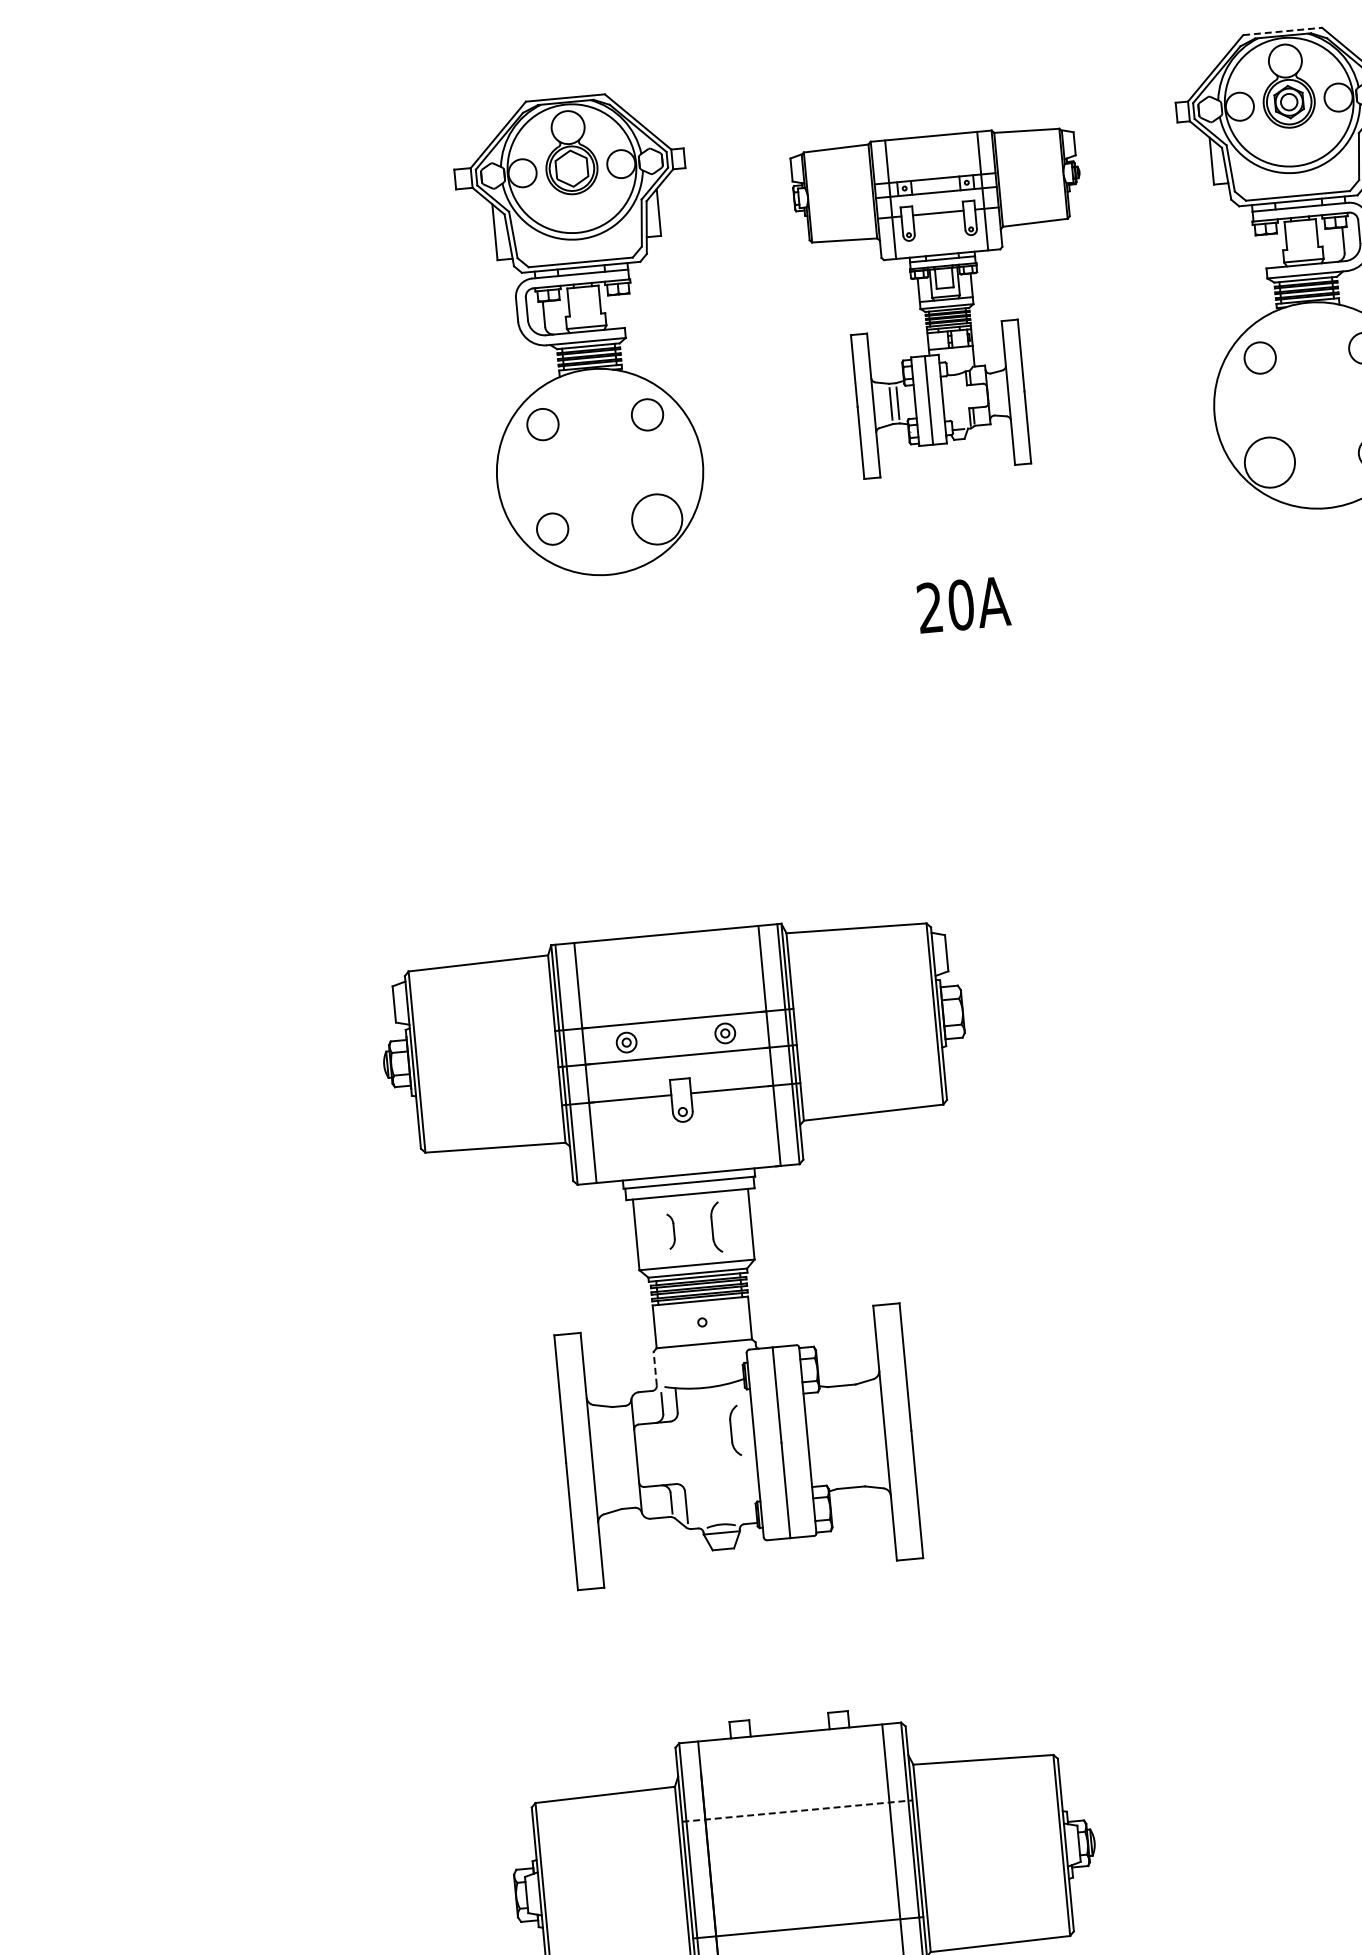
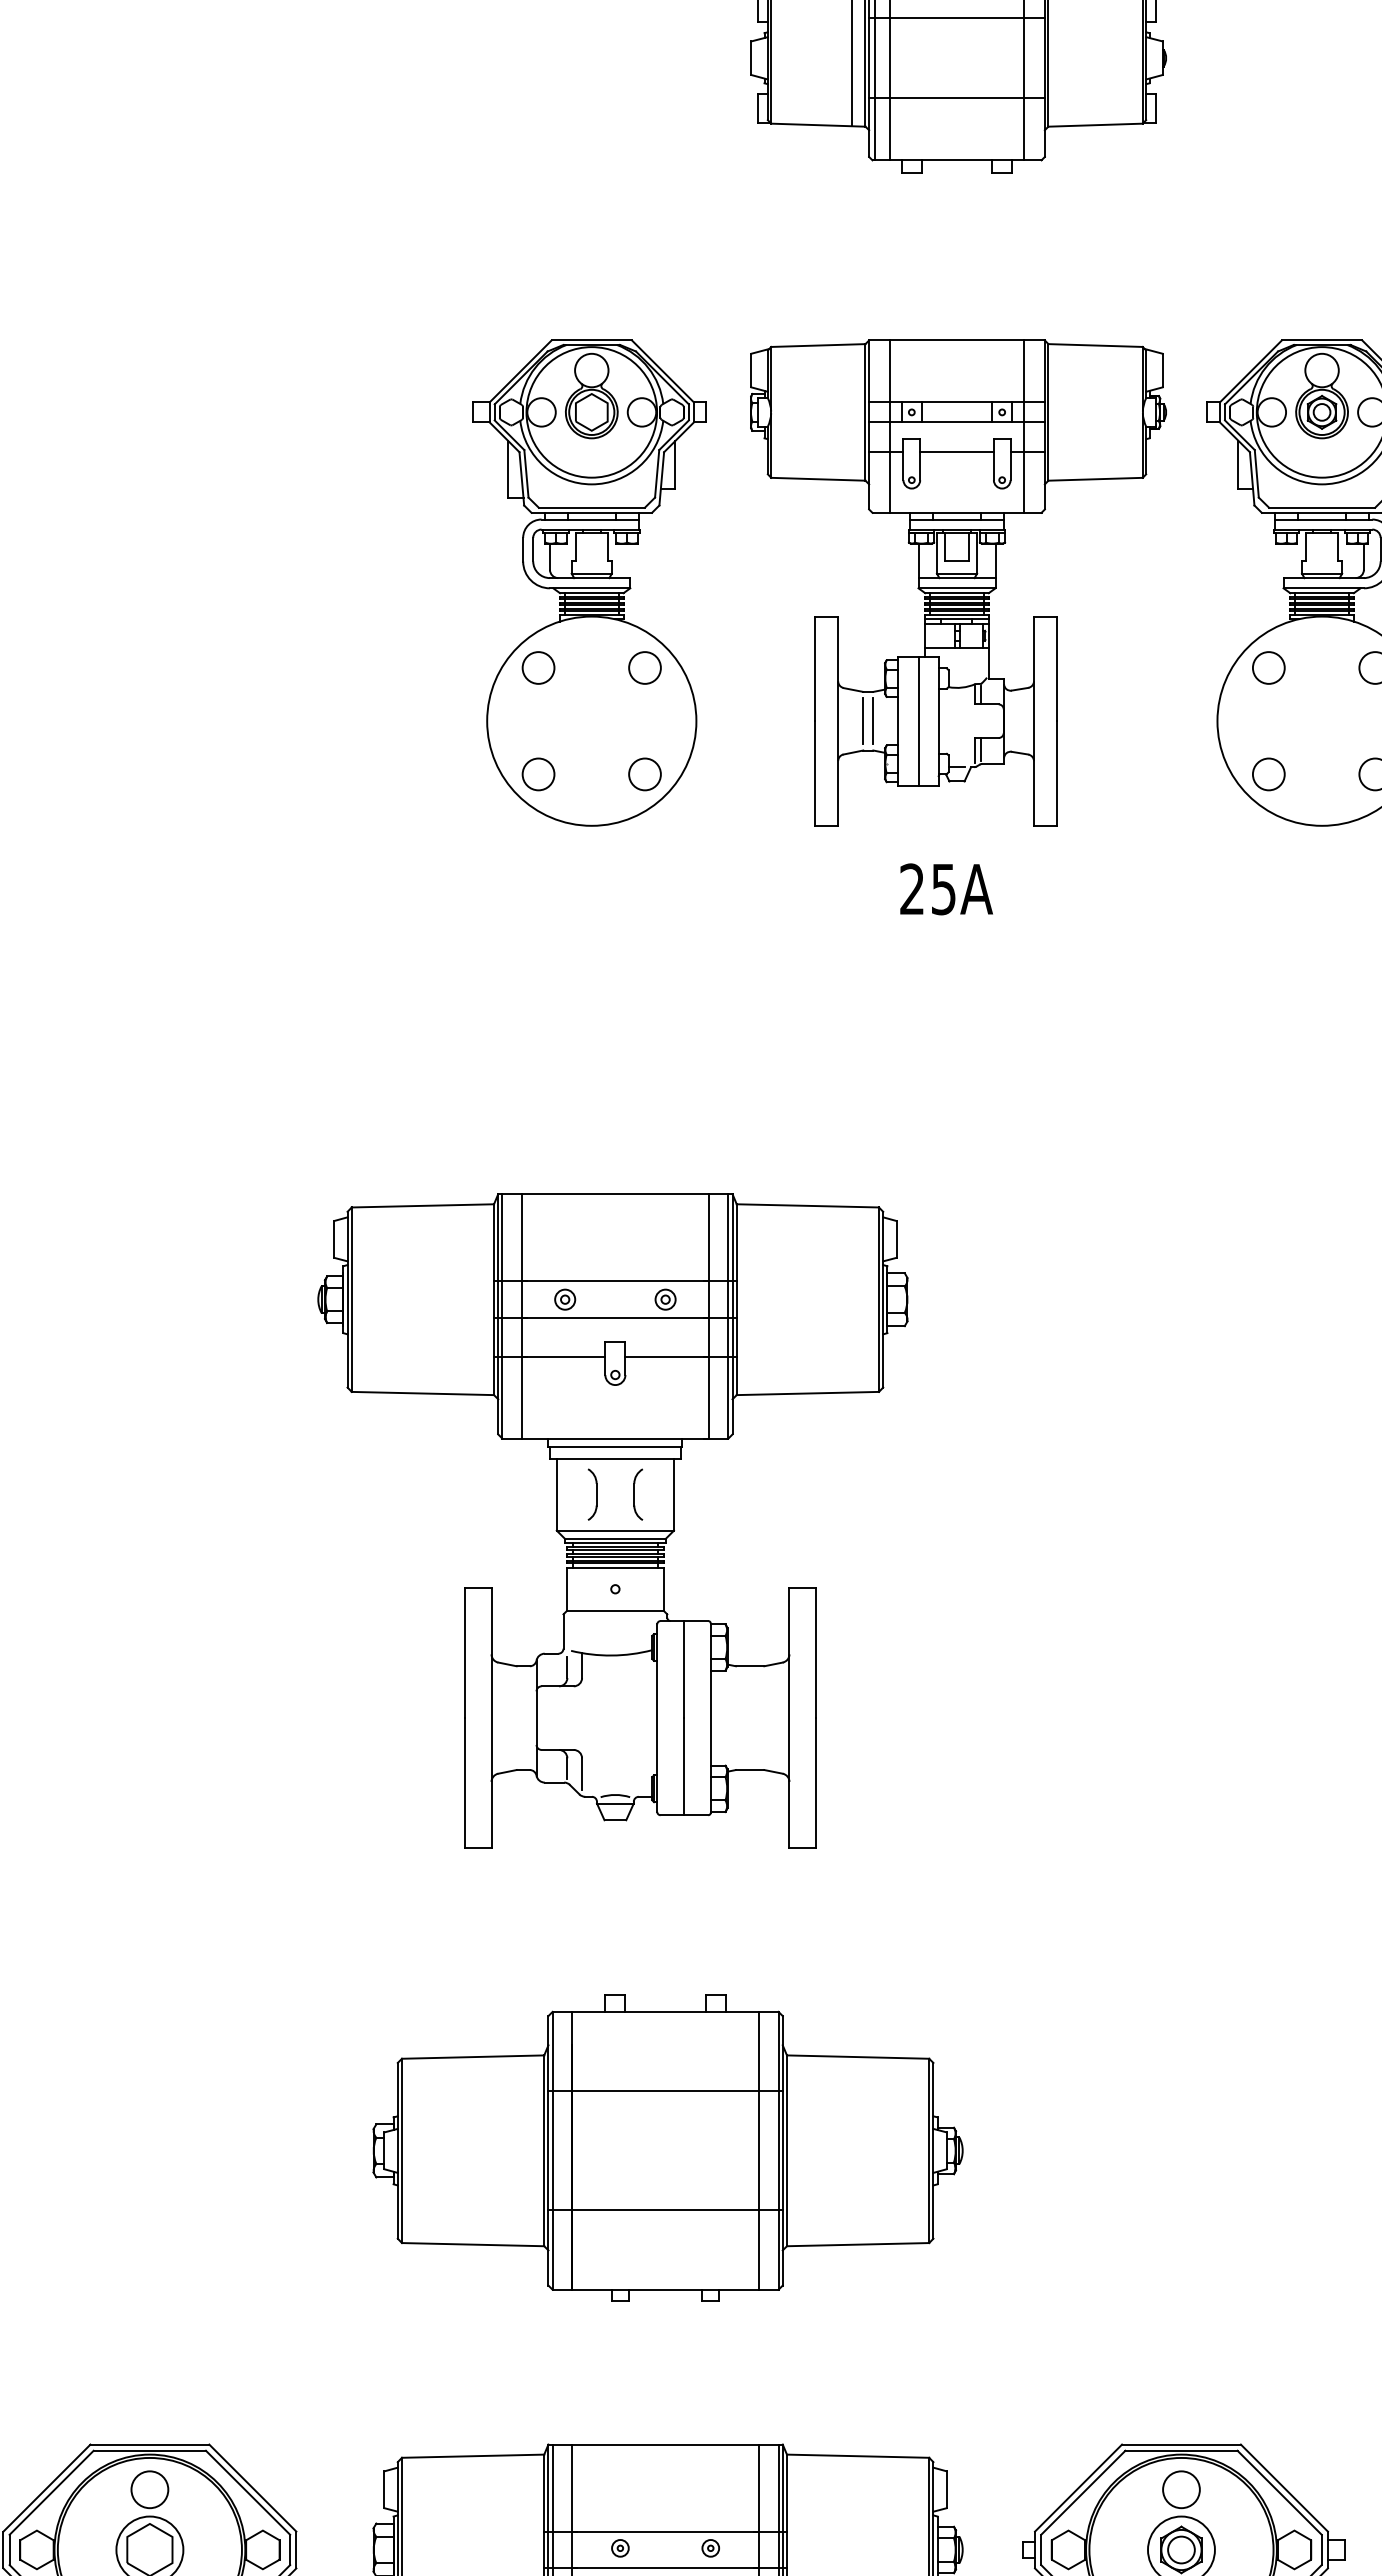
line: (1283, 31) -> (1322, 340), dashed -> solid
part: (947, 302) -> (958, 582), size x1.43
circle: (1269, 462) -> (1268, 774), size x0.62
circle: (656, 519) -> (644, 774), size x0.62
text: (960, 605) -> (943, 889), 20A -> 25A
part: (671, 1231) -> (592, 1494), size x1.43
line: (655, 1368) -> (563, 1631), dashed -> solid
part: (735, 1430) -> (638, 1701), removed
line: (798, 1811) -> (666, 2091), dashed -> solid

